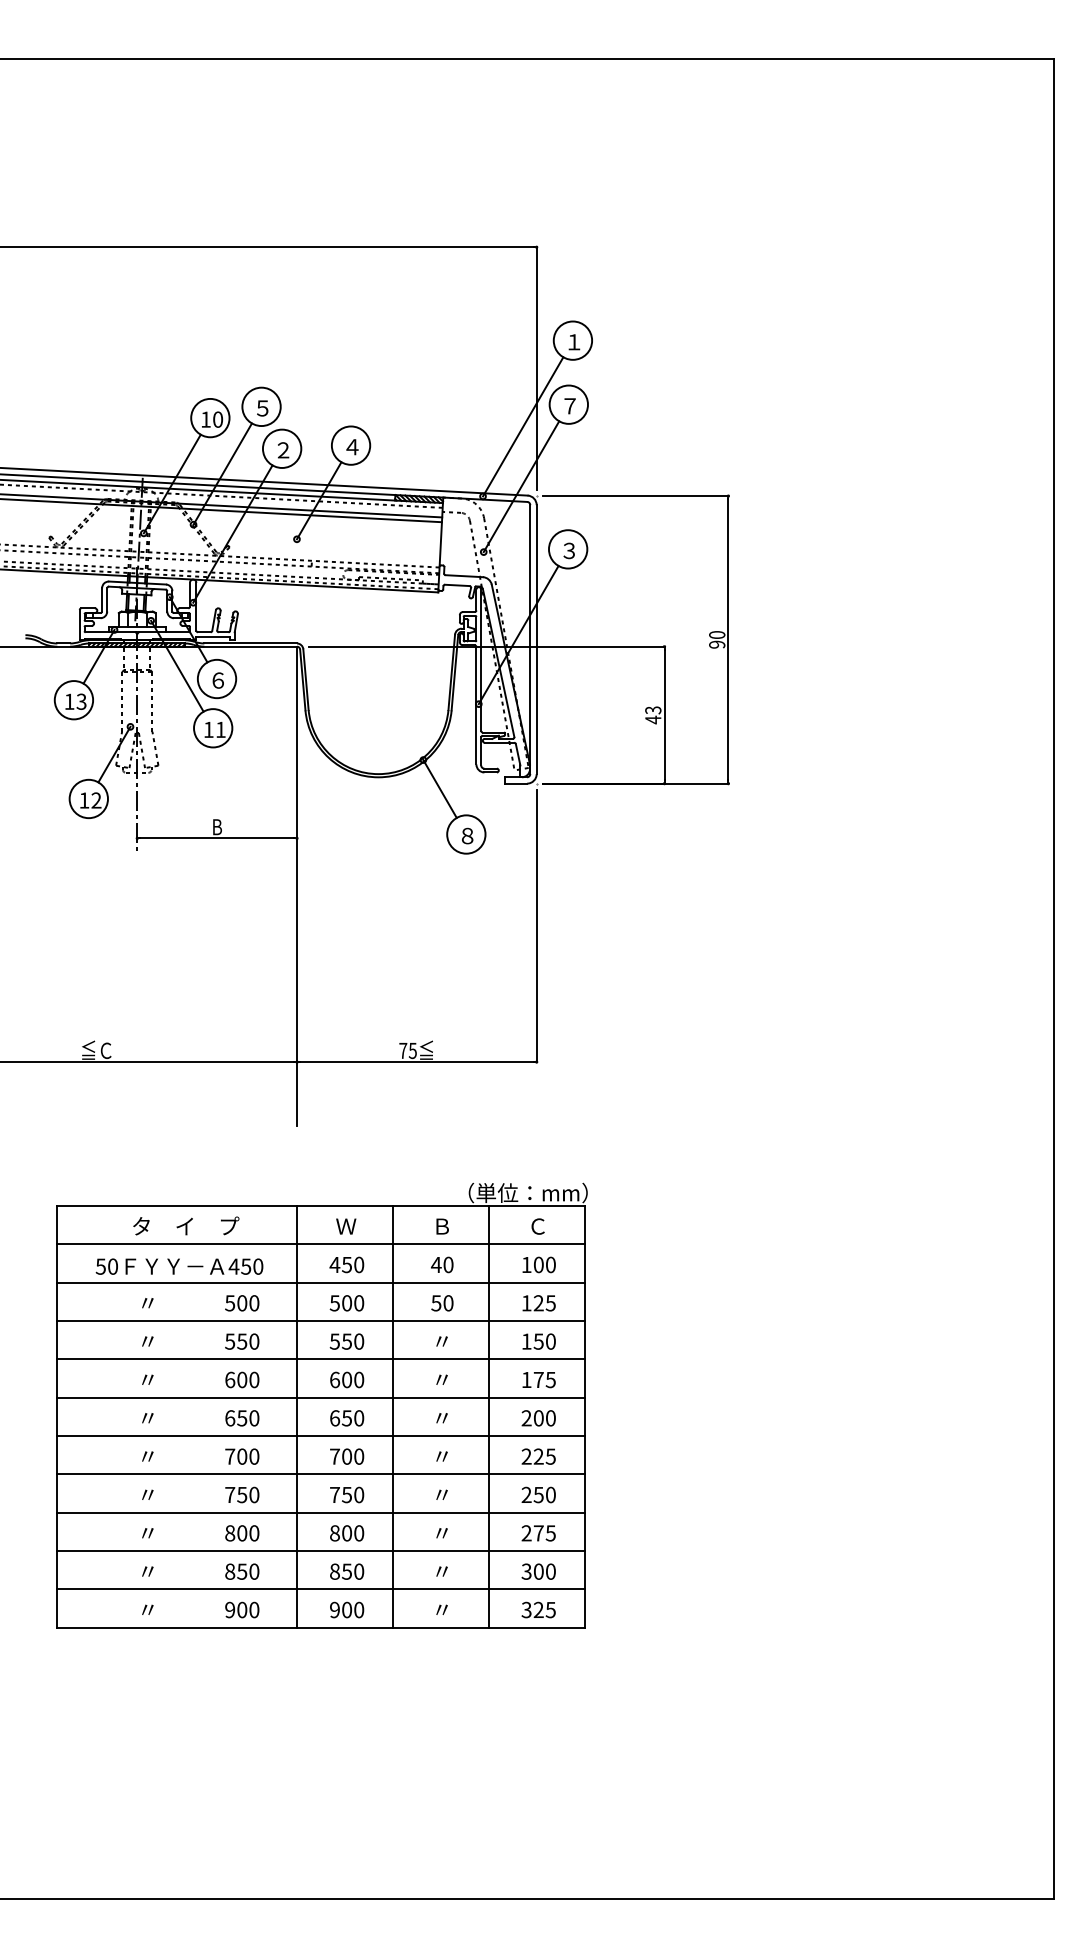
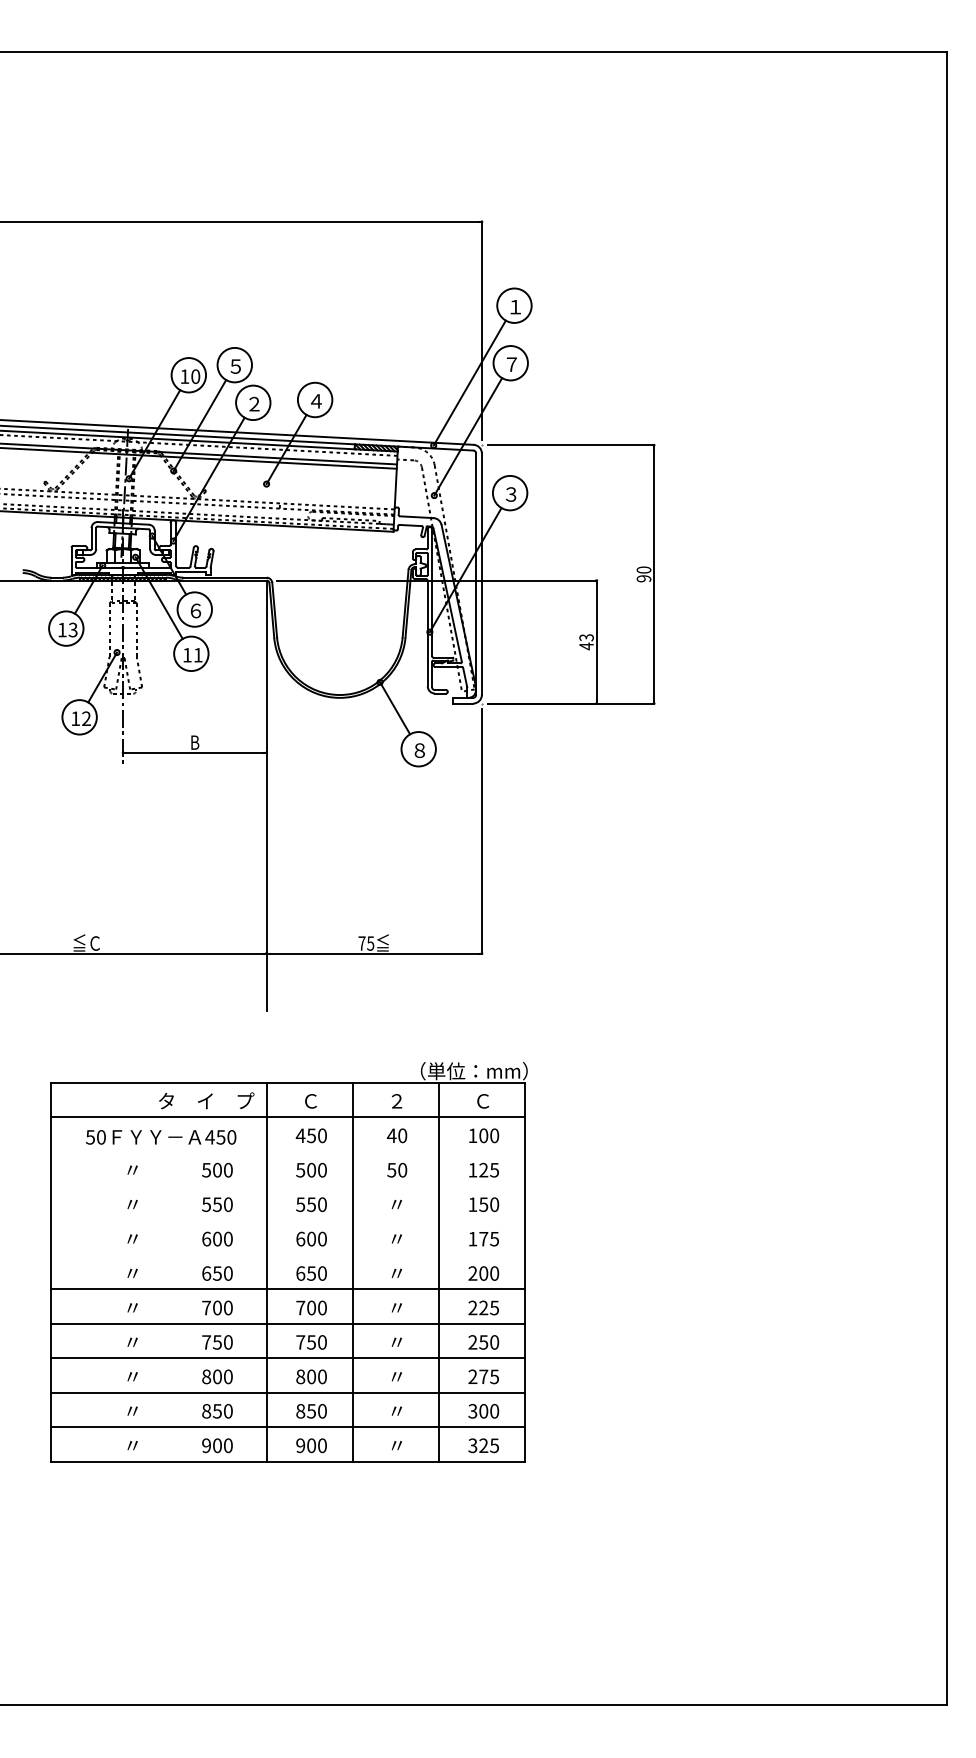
text: (186, 1225) -> (206, 1100), moved
text: (346, 1226) -> (311, 1101), Ｗ -> Ｃ
text: (442, 1226) -> (397, 1101), Ｂ -> ２
line: (320, 1282) -> (287, 1151), removed
line: (320, 1320) -> (287, 1185), removed
line: (320, 1359) -> (287, 1220), removed
line: (320, 1397) -> (287, 1254), removed

